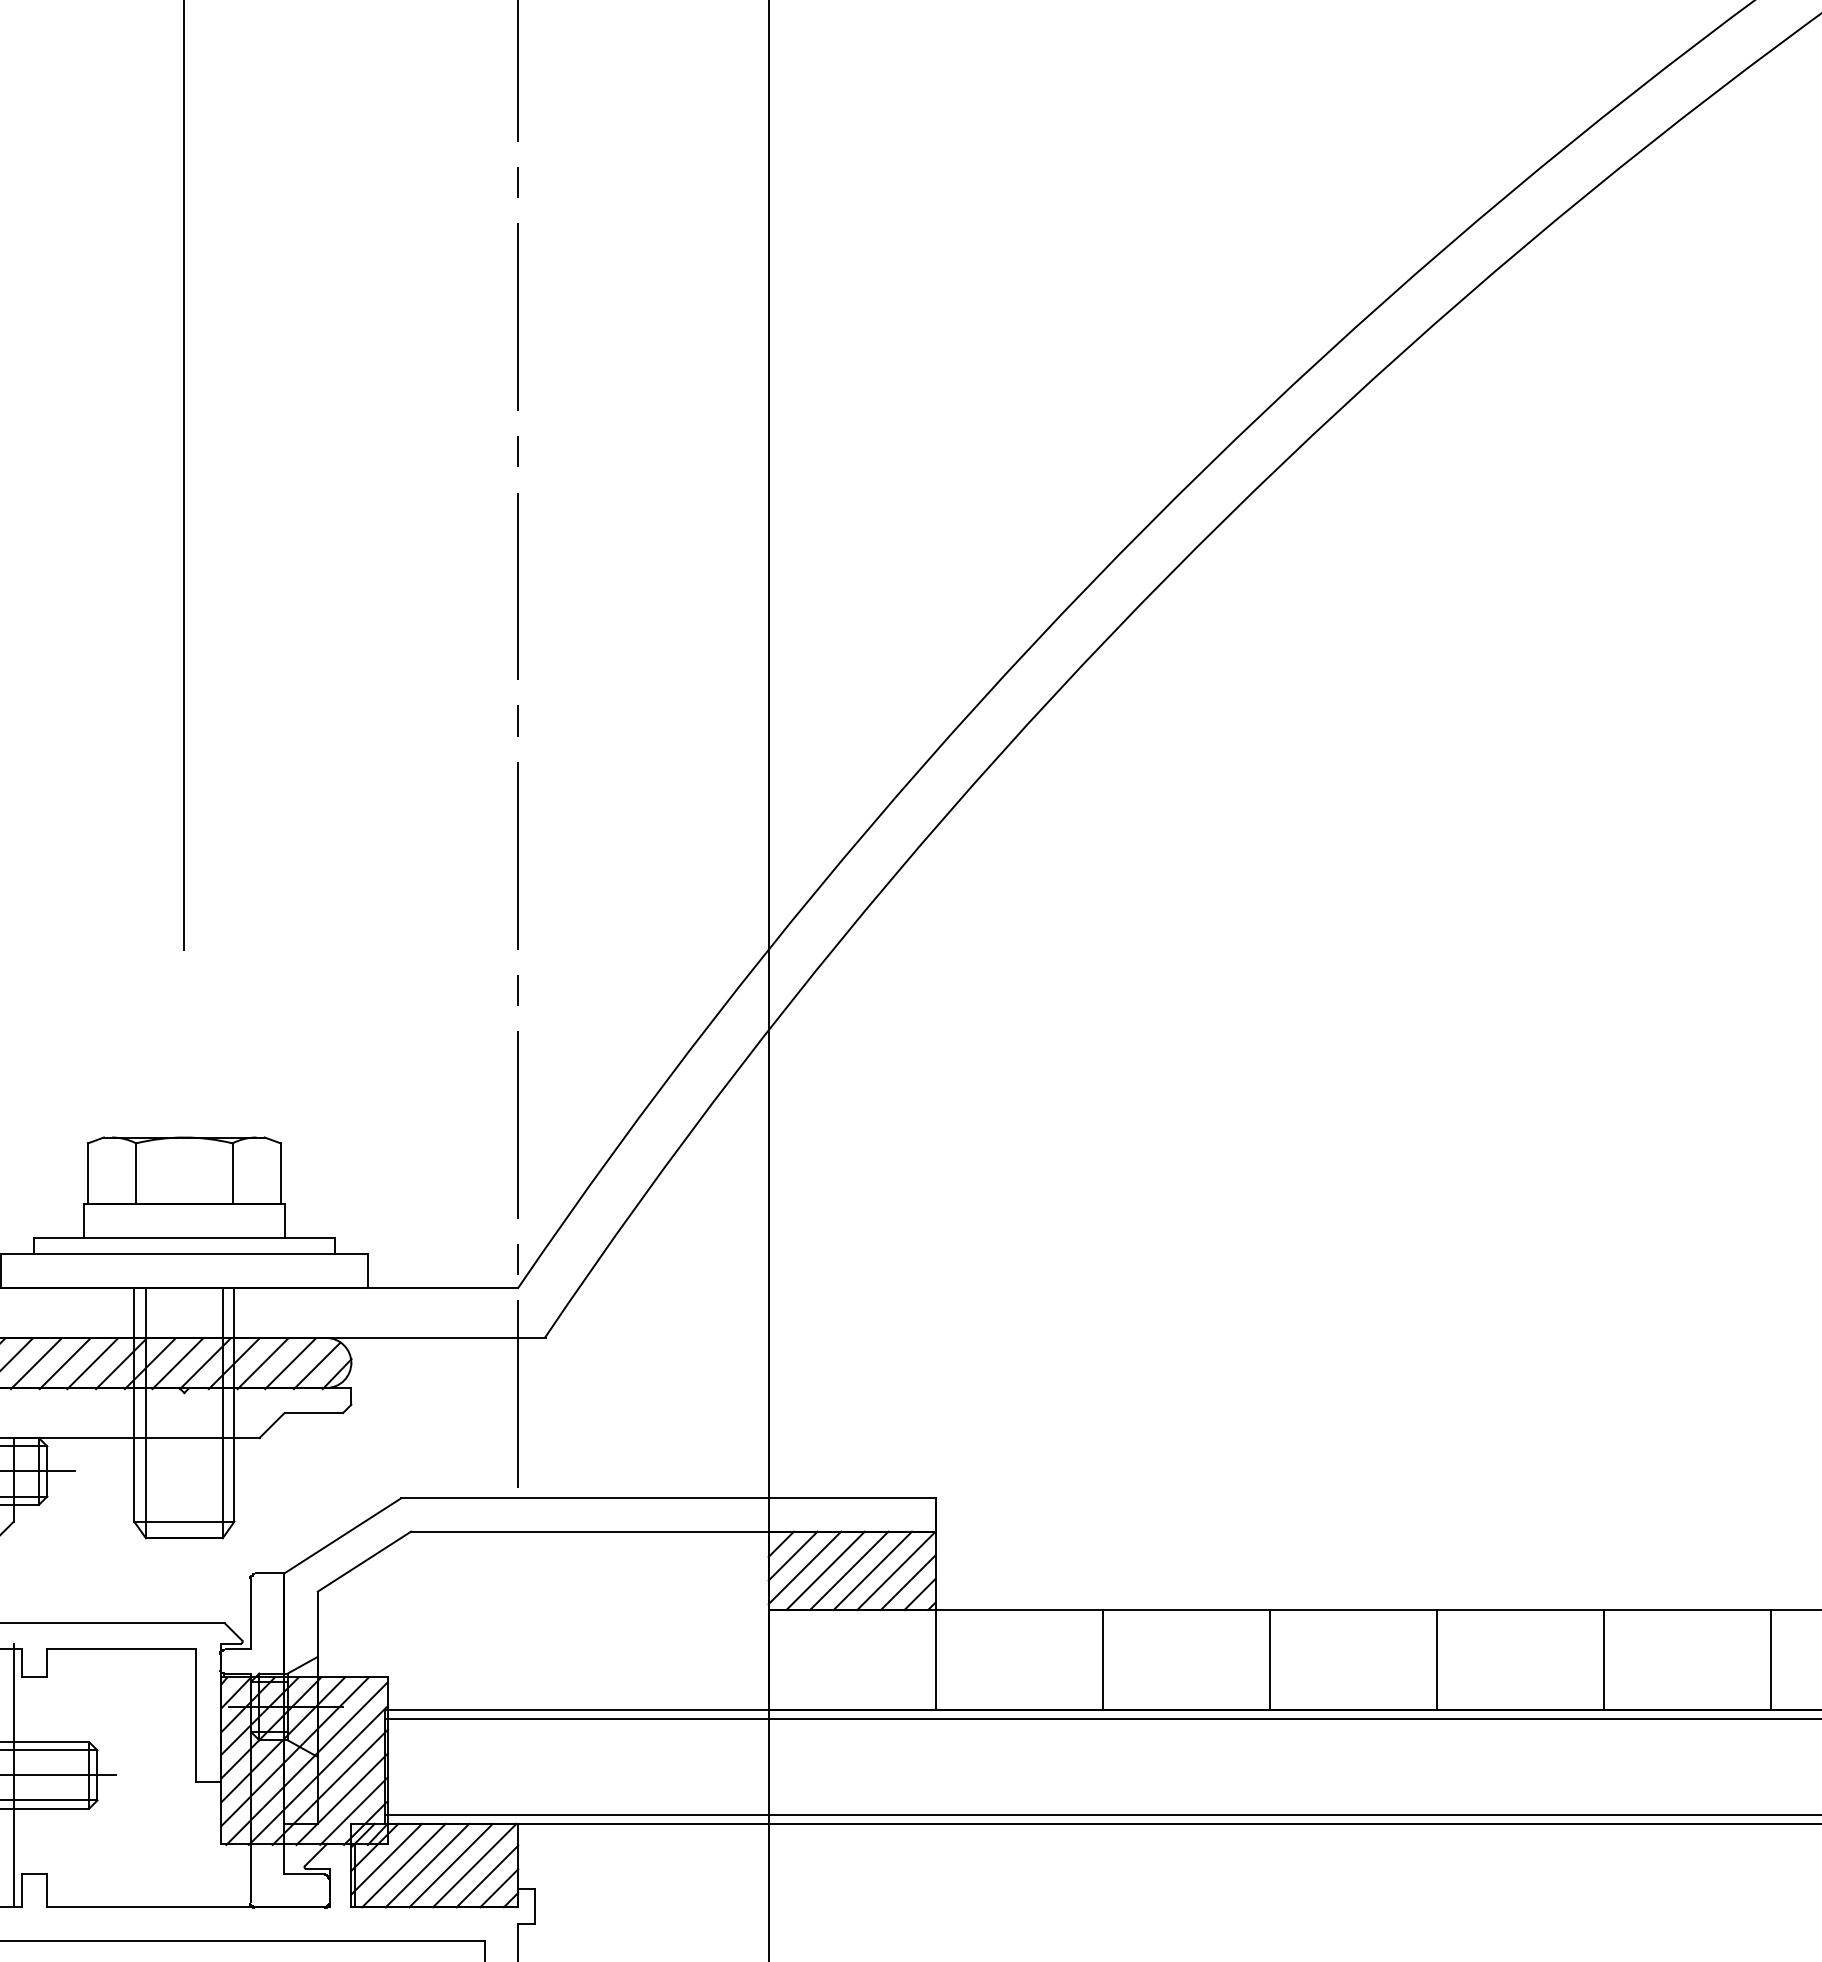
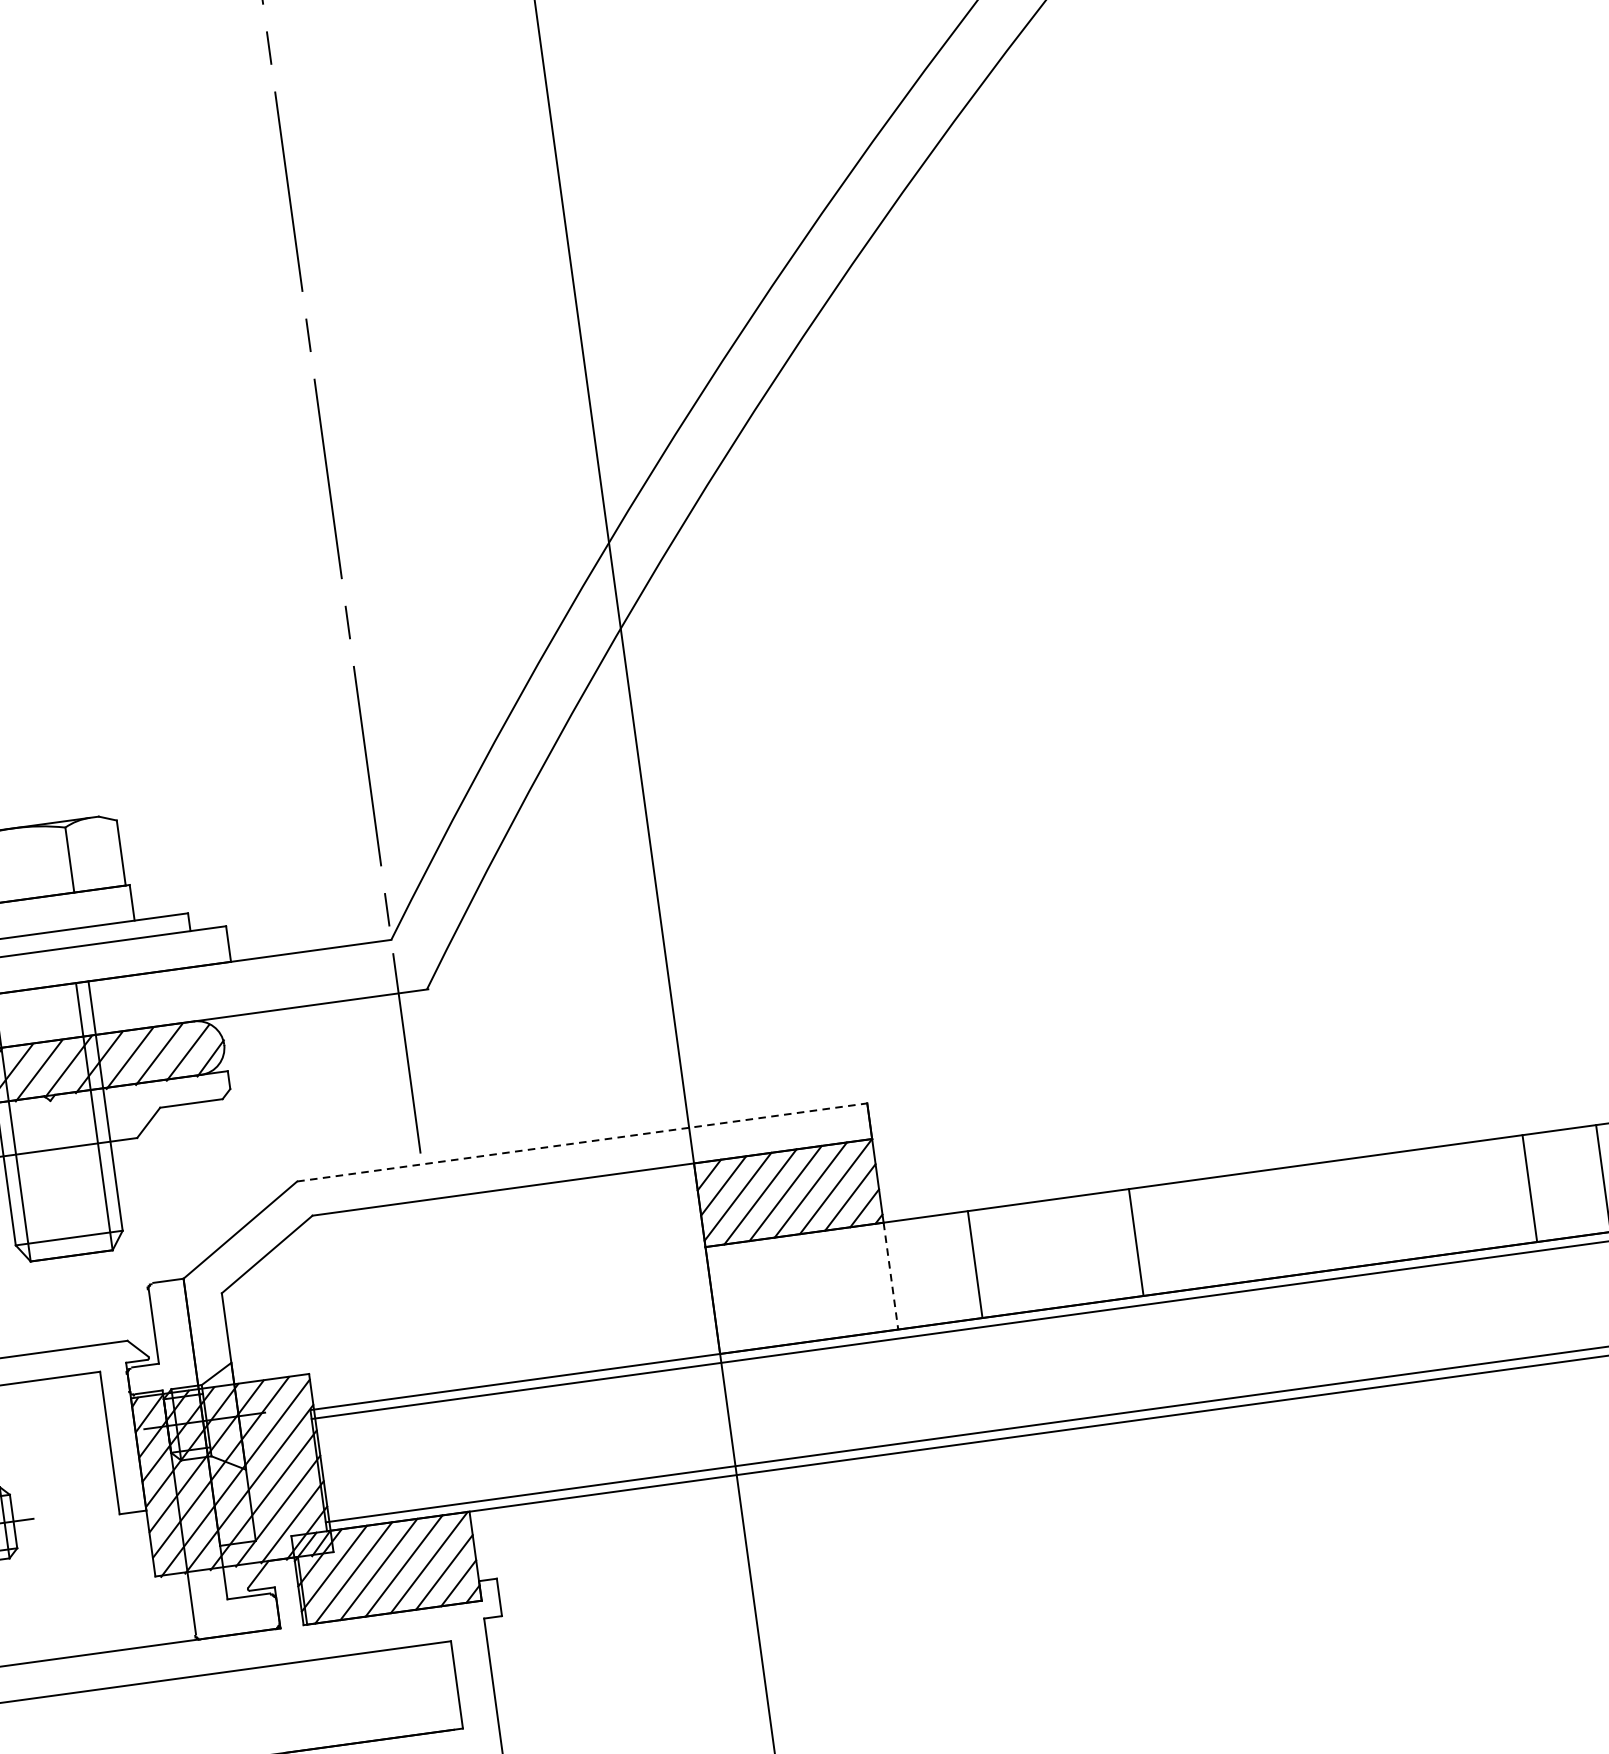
line: (668, 1498) -> (582, 1142), solid -> dashed
line: (935, 1660) -> (890, 1276), solid -> dashed
line: (1102, 1660) -> (975, 1264), moved
line: (1269, 1660) -> (1136, 1242), moved
line: (1436, 1660) -> (1529, 1188), moved

